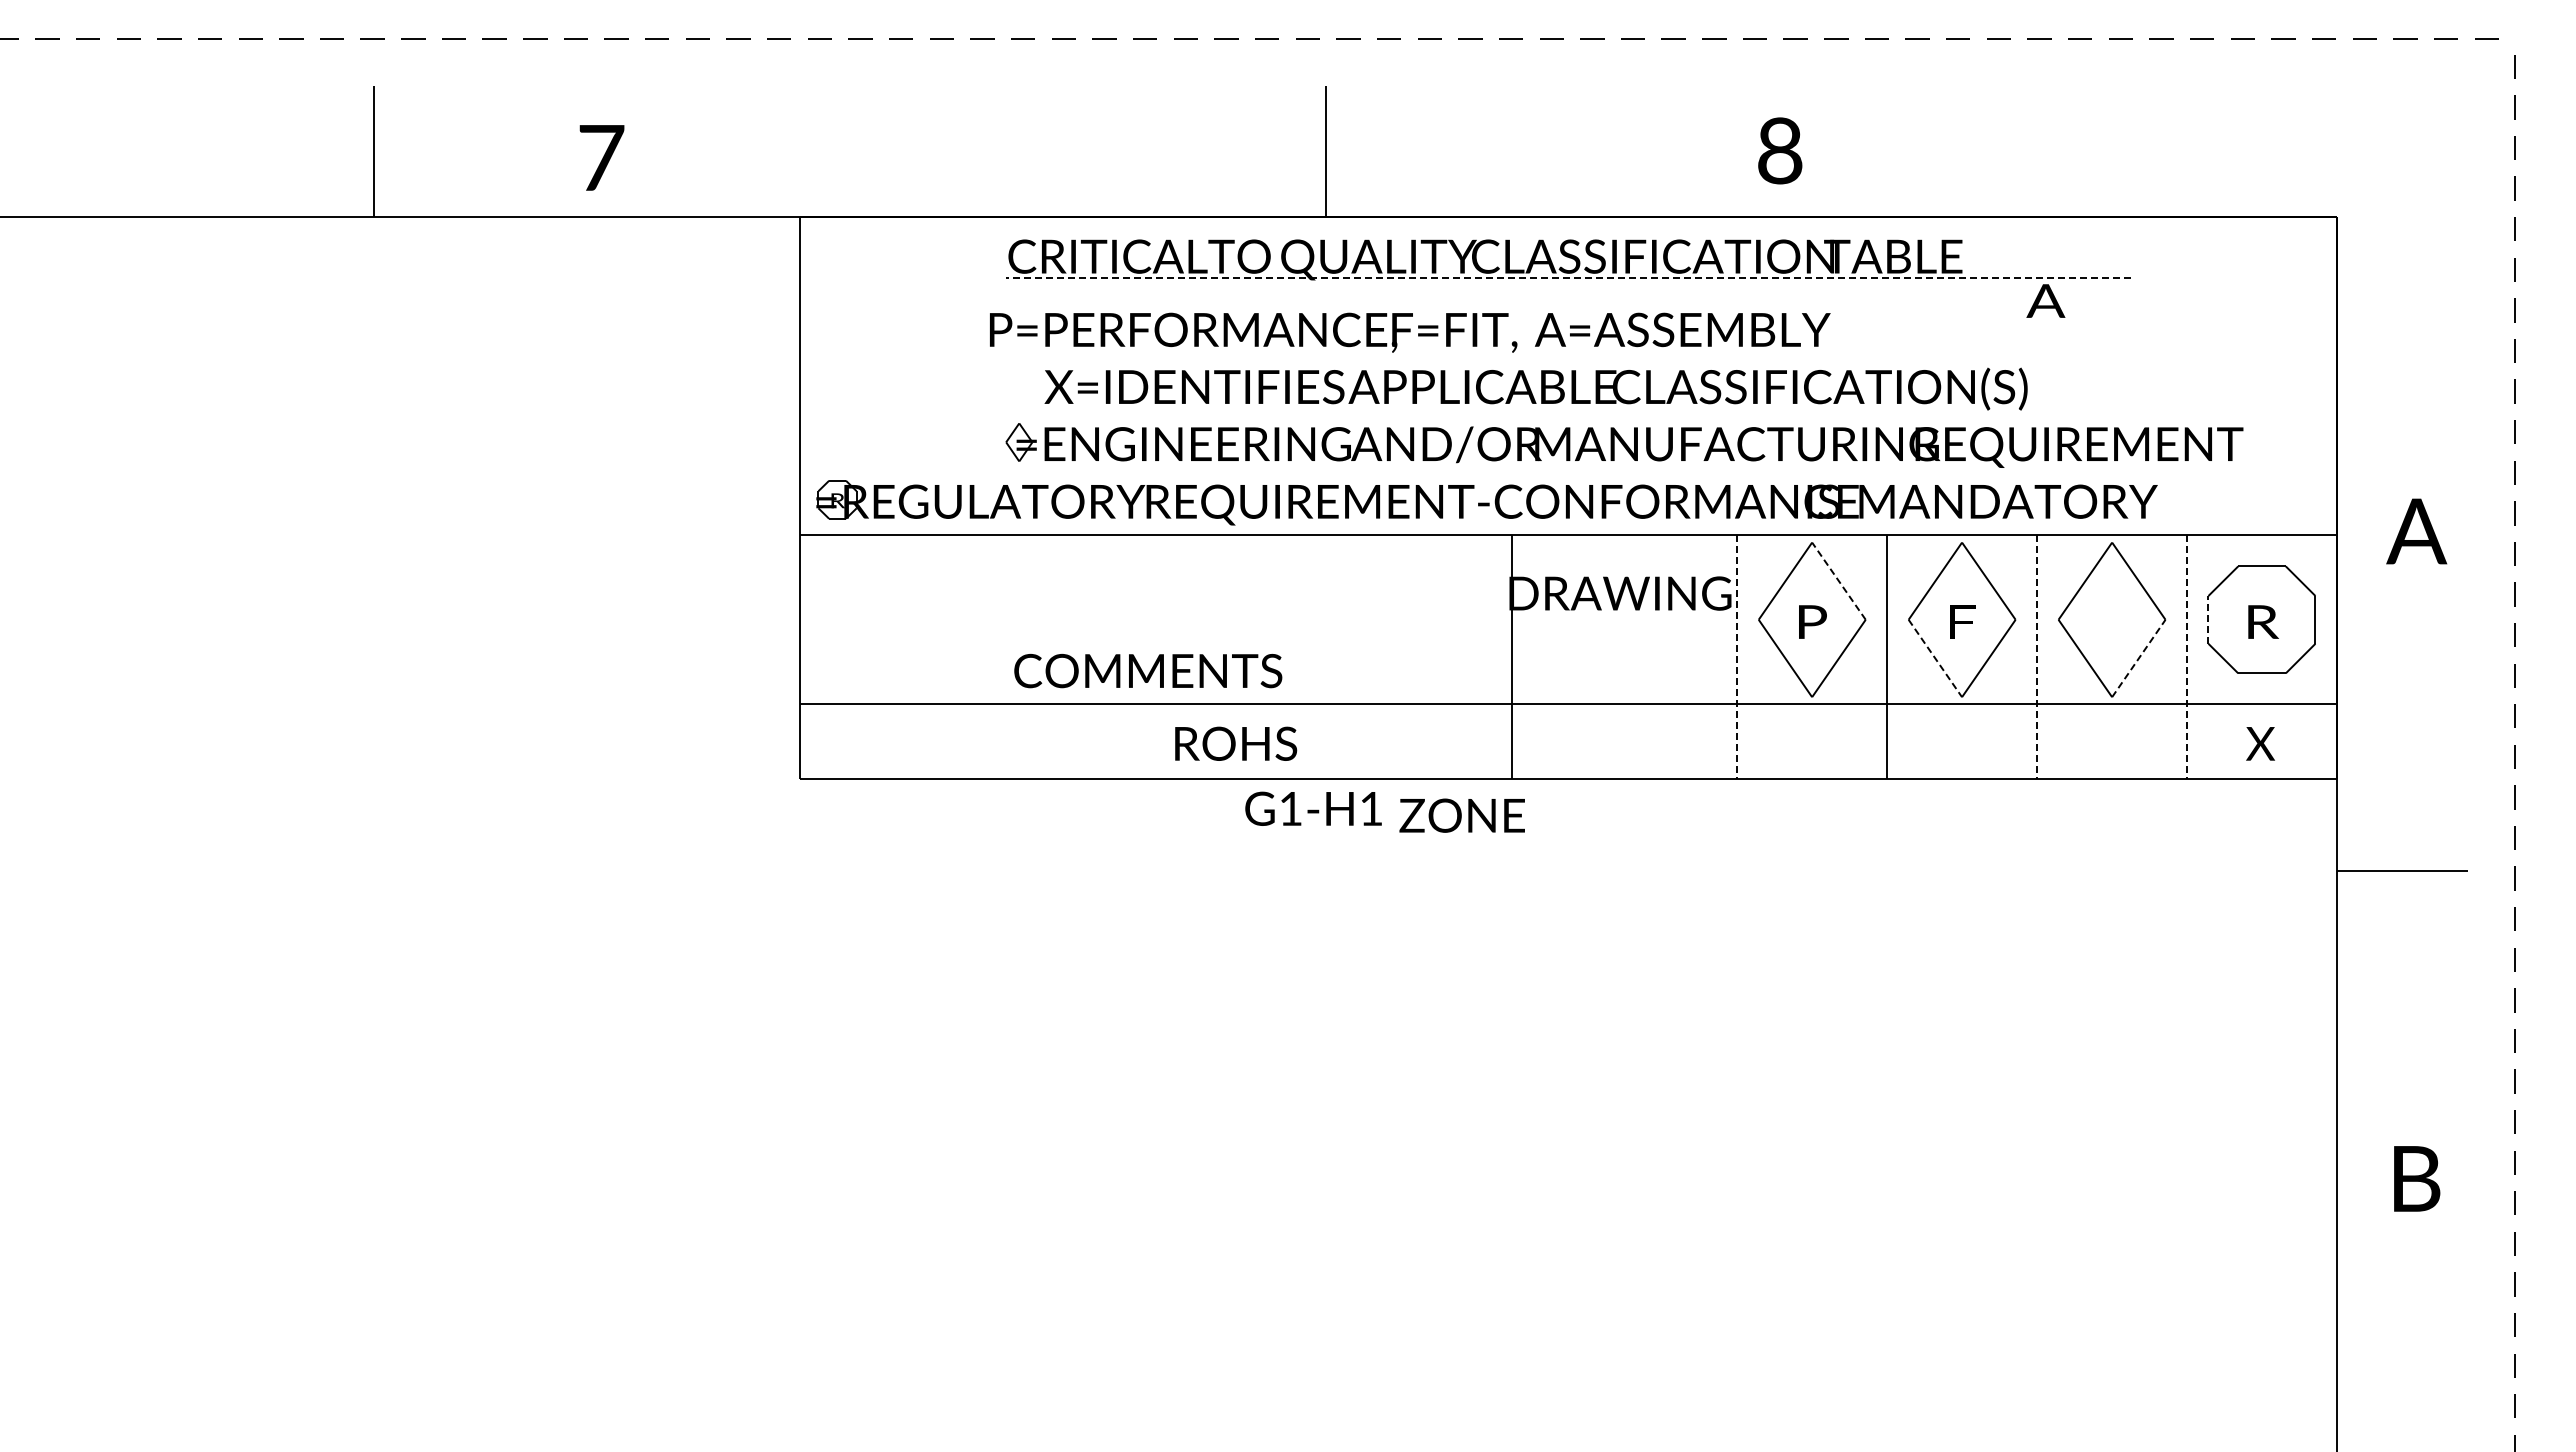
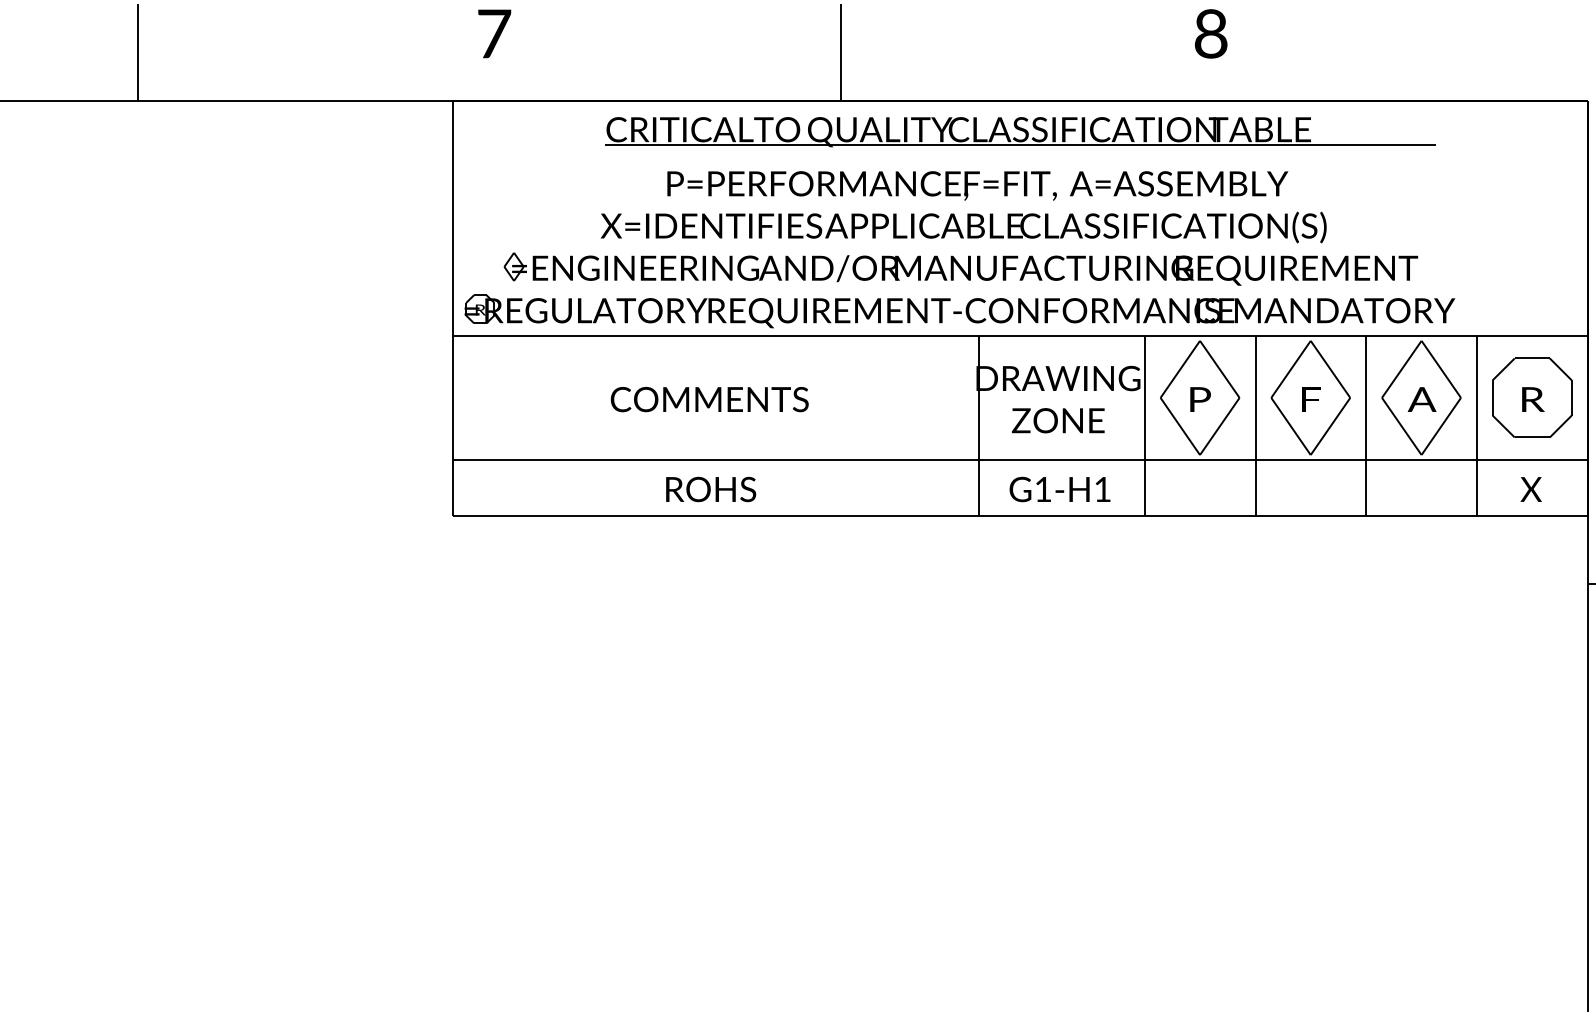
text: (1780, 150) -> (1211, 33), moved
text: (601, 157) -> (494, 33), moved
line: (1568, 277) -> (1020, 145), dashed -> solid
text: (2045, 300) -> (1421, 399), moved
text: (1410, 332) -> (978, 185), moved
text: (1535, 388) -> (963, 227), moved
part: (1624, 445) -> (961, 269), moved
line: (1838, 581) -> (1219, 369), dashed -> solid
line: (2208, 619) -> (1492, 397), dashed -> solid
line: (1737, 657) -> (1144, 425), dashed -> solid
line: (2037, 657) -> (1366, 425), dashed -> solid
line: (2187, 657) -> (1477, 425), dashed -> solid
line: (1935, 658) -> (1291, 426), dashed -> solid
line: (2139, 658) -> (1441, 426), dashed -> solid
text: (1148, 671) -> (709, 399), moved
text: (1236, 743) -> (711, 489), moved
text: (1313, 808) -> (1059, 489), moved
text: (1461, 815) -> (1057, 420), moved

